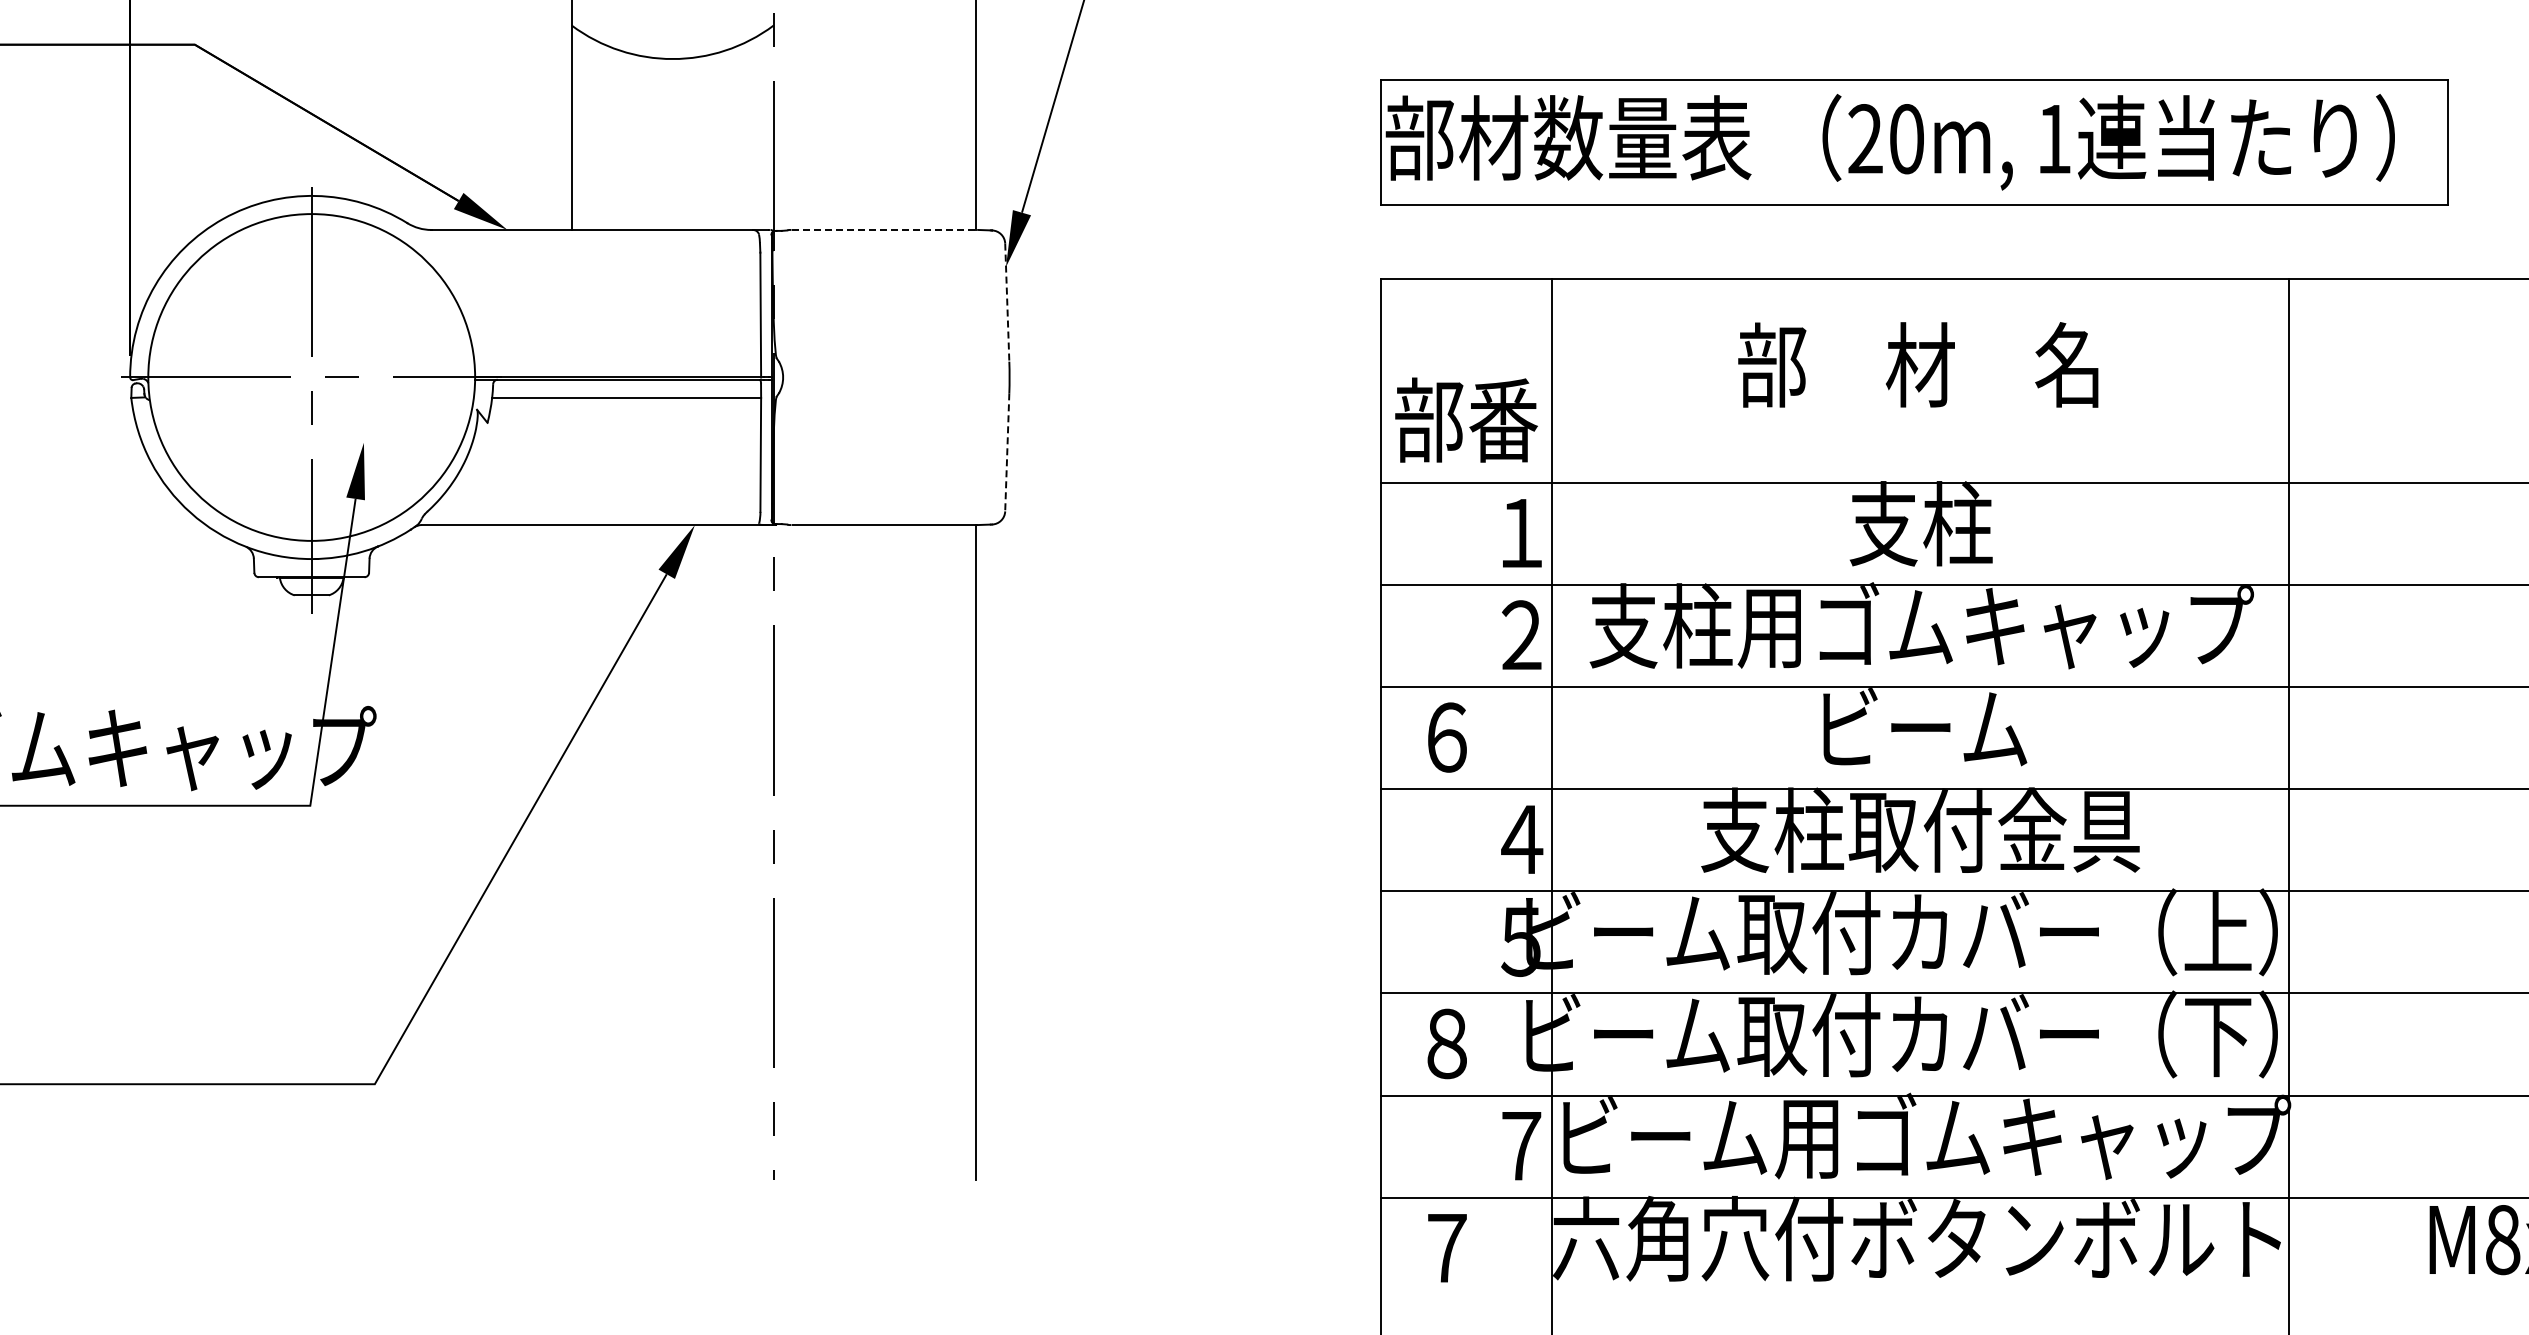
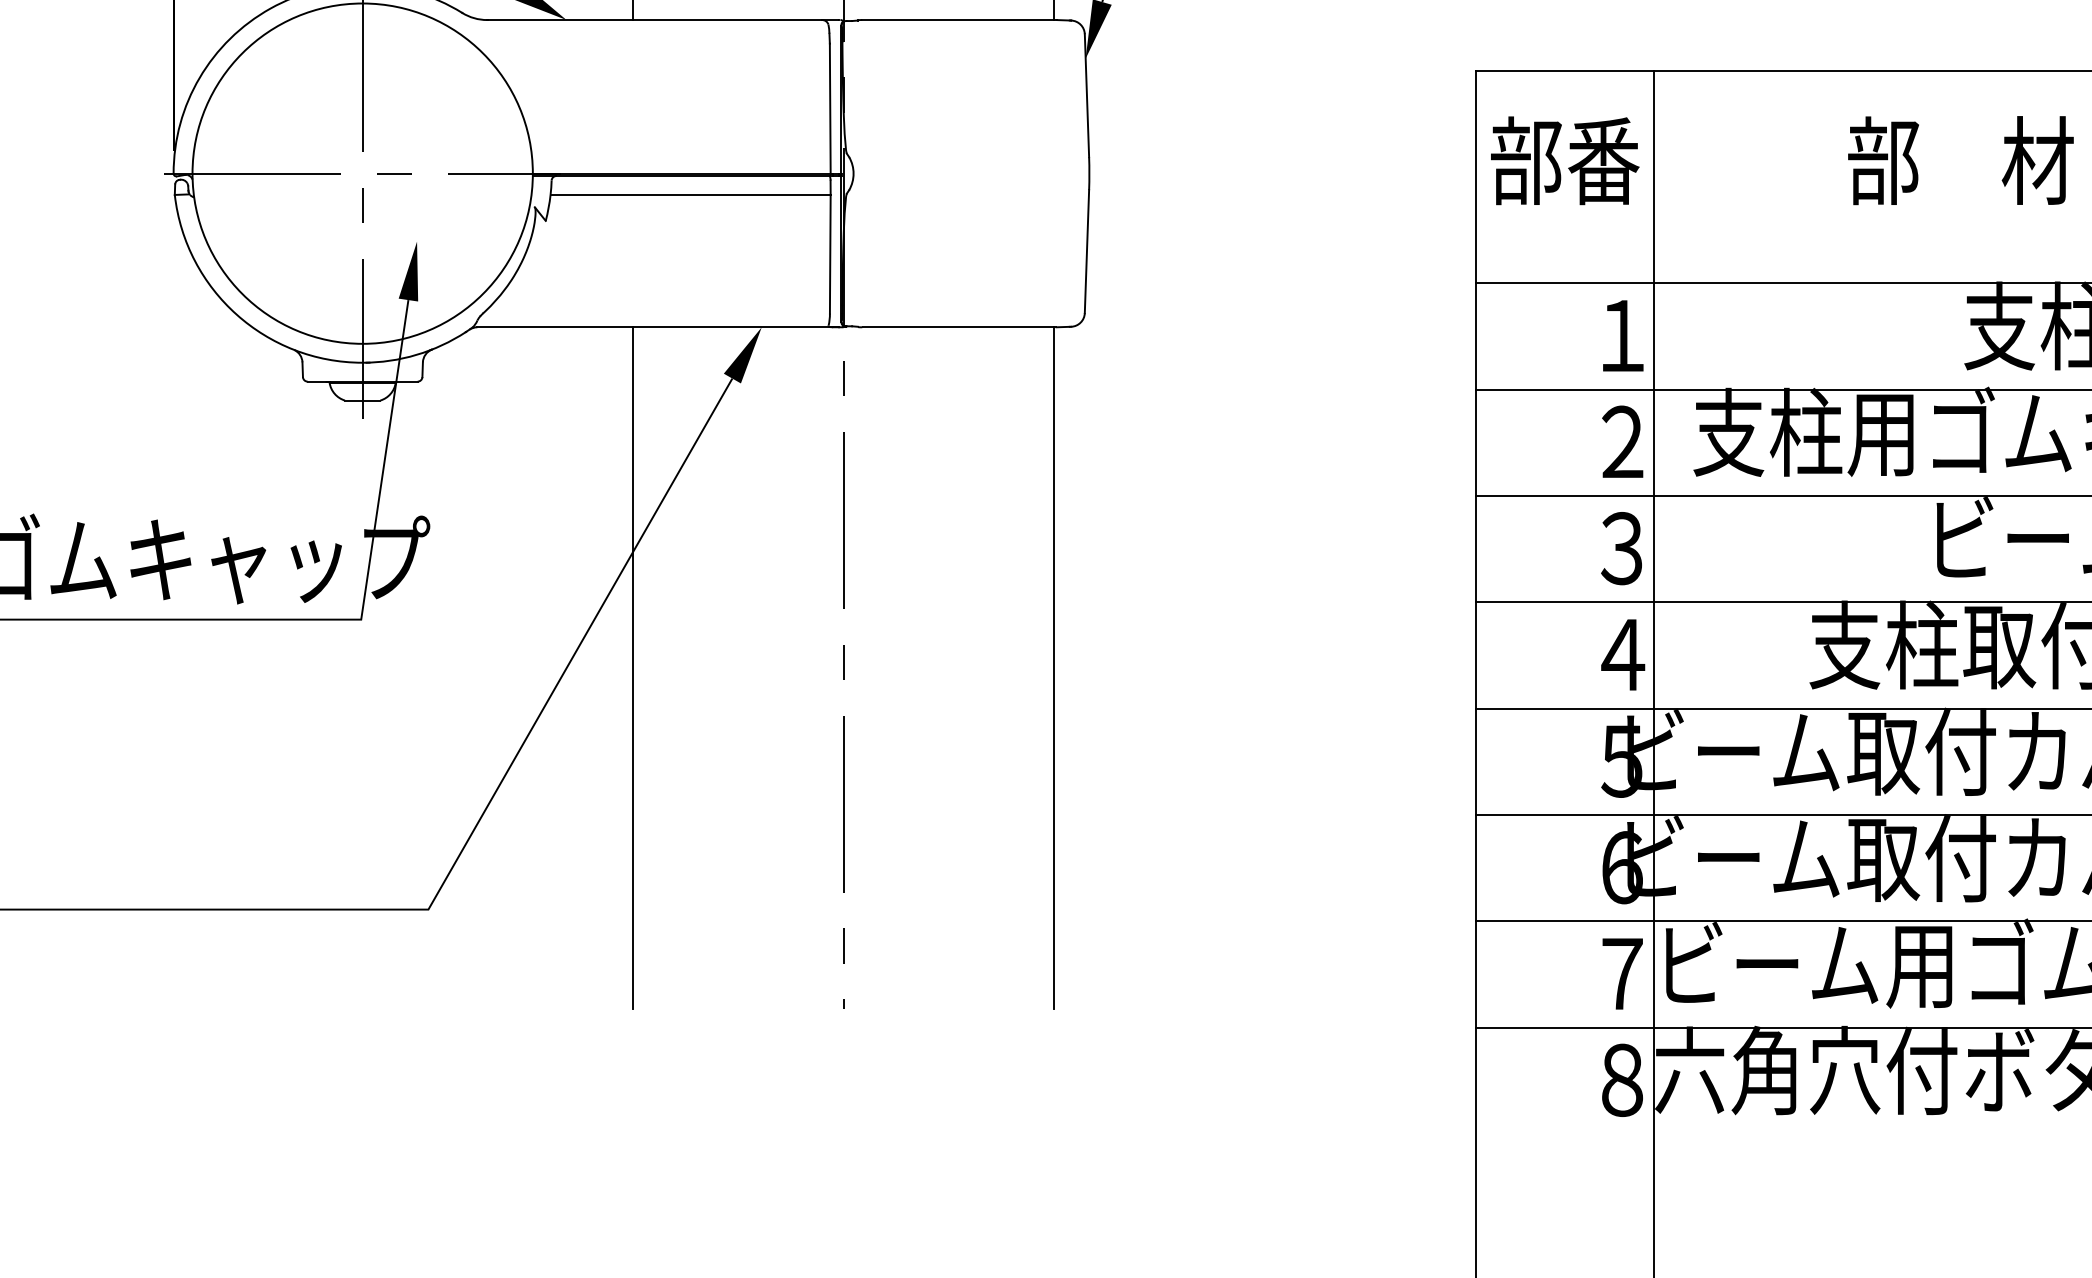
line: (885, 229) -> (960, 19), dashed -> solid
line: (1007, 303) -> (1087, 96), dashed -> solid
text: (1466, 419) -> (1565, 160), moved
line: (1007, 452) -> (1087, 251), dashed -> solid
text: (1484, 737) -> (1583, 548), ６ -> ３
line: (571, 852) -> (633, 668), added
text: (1484, 1043) -> (1583, 867), ８ -> ６
text: (1484, 1248) -> (1583, 1080), ７ -> ８

